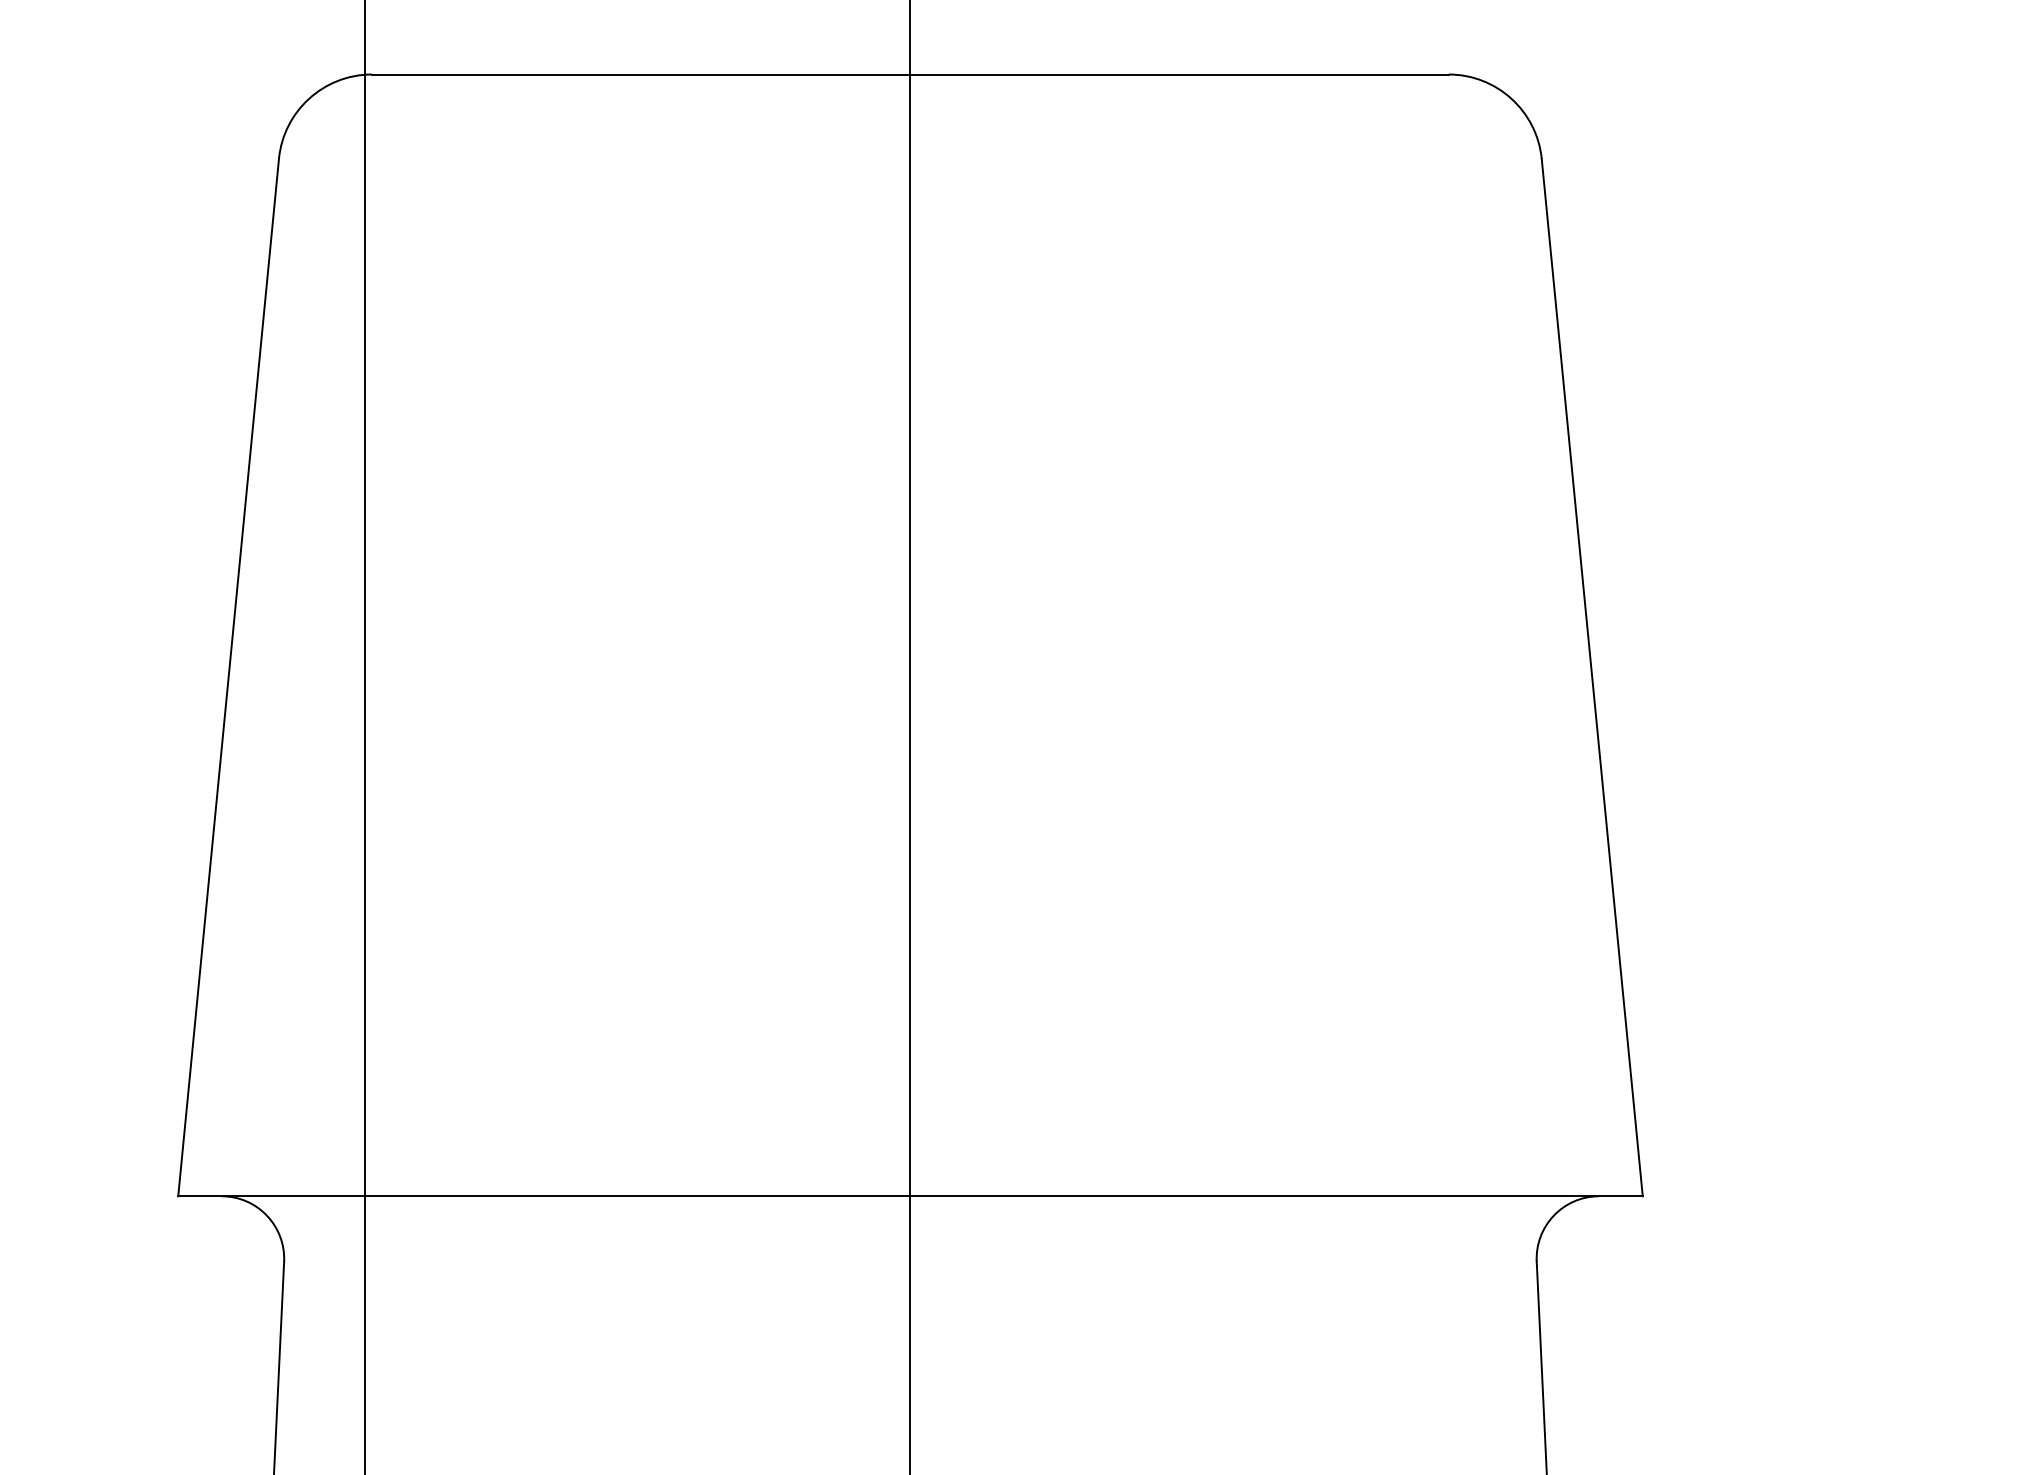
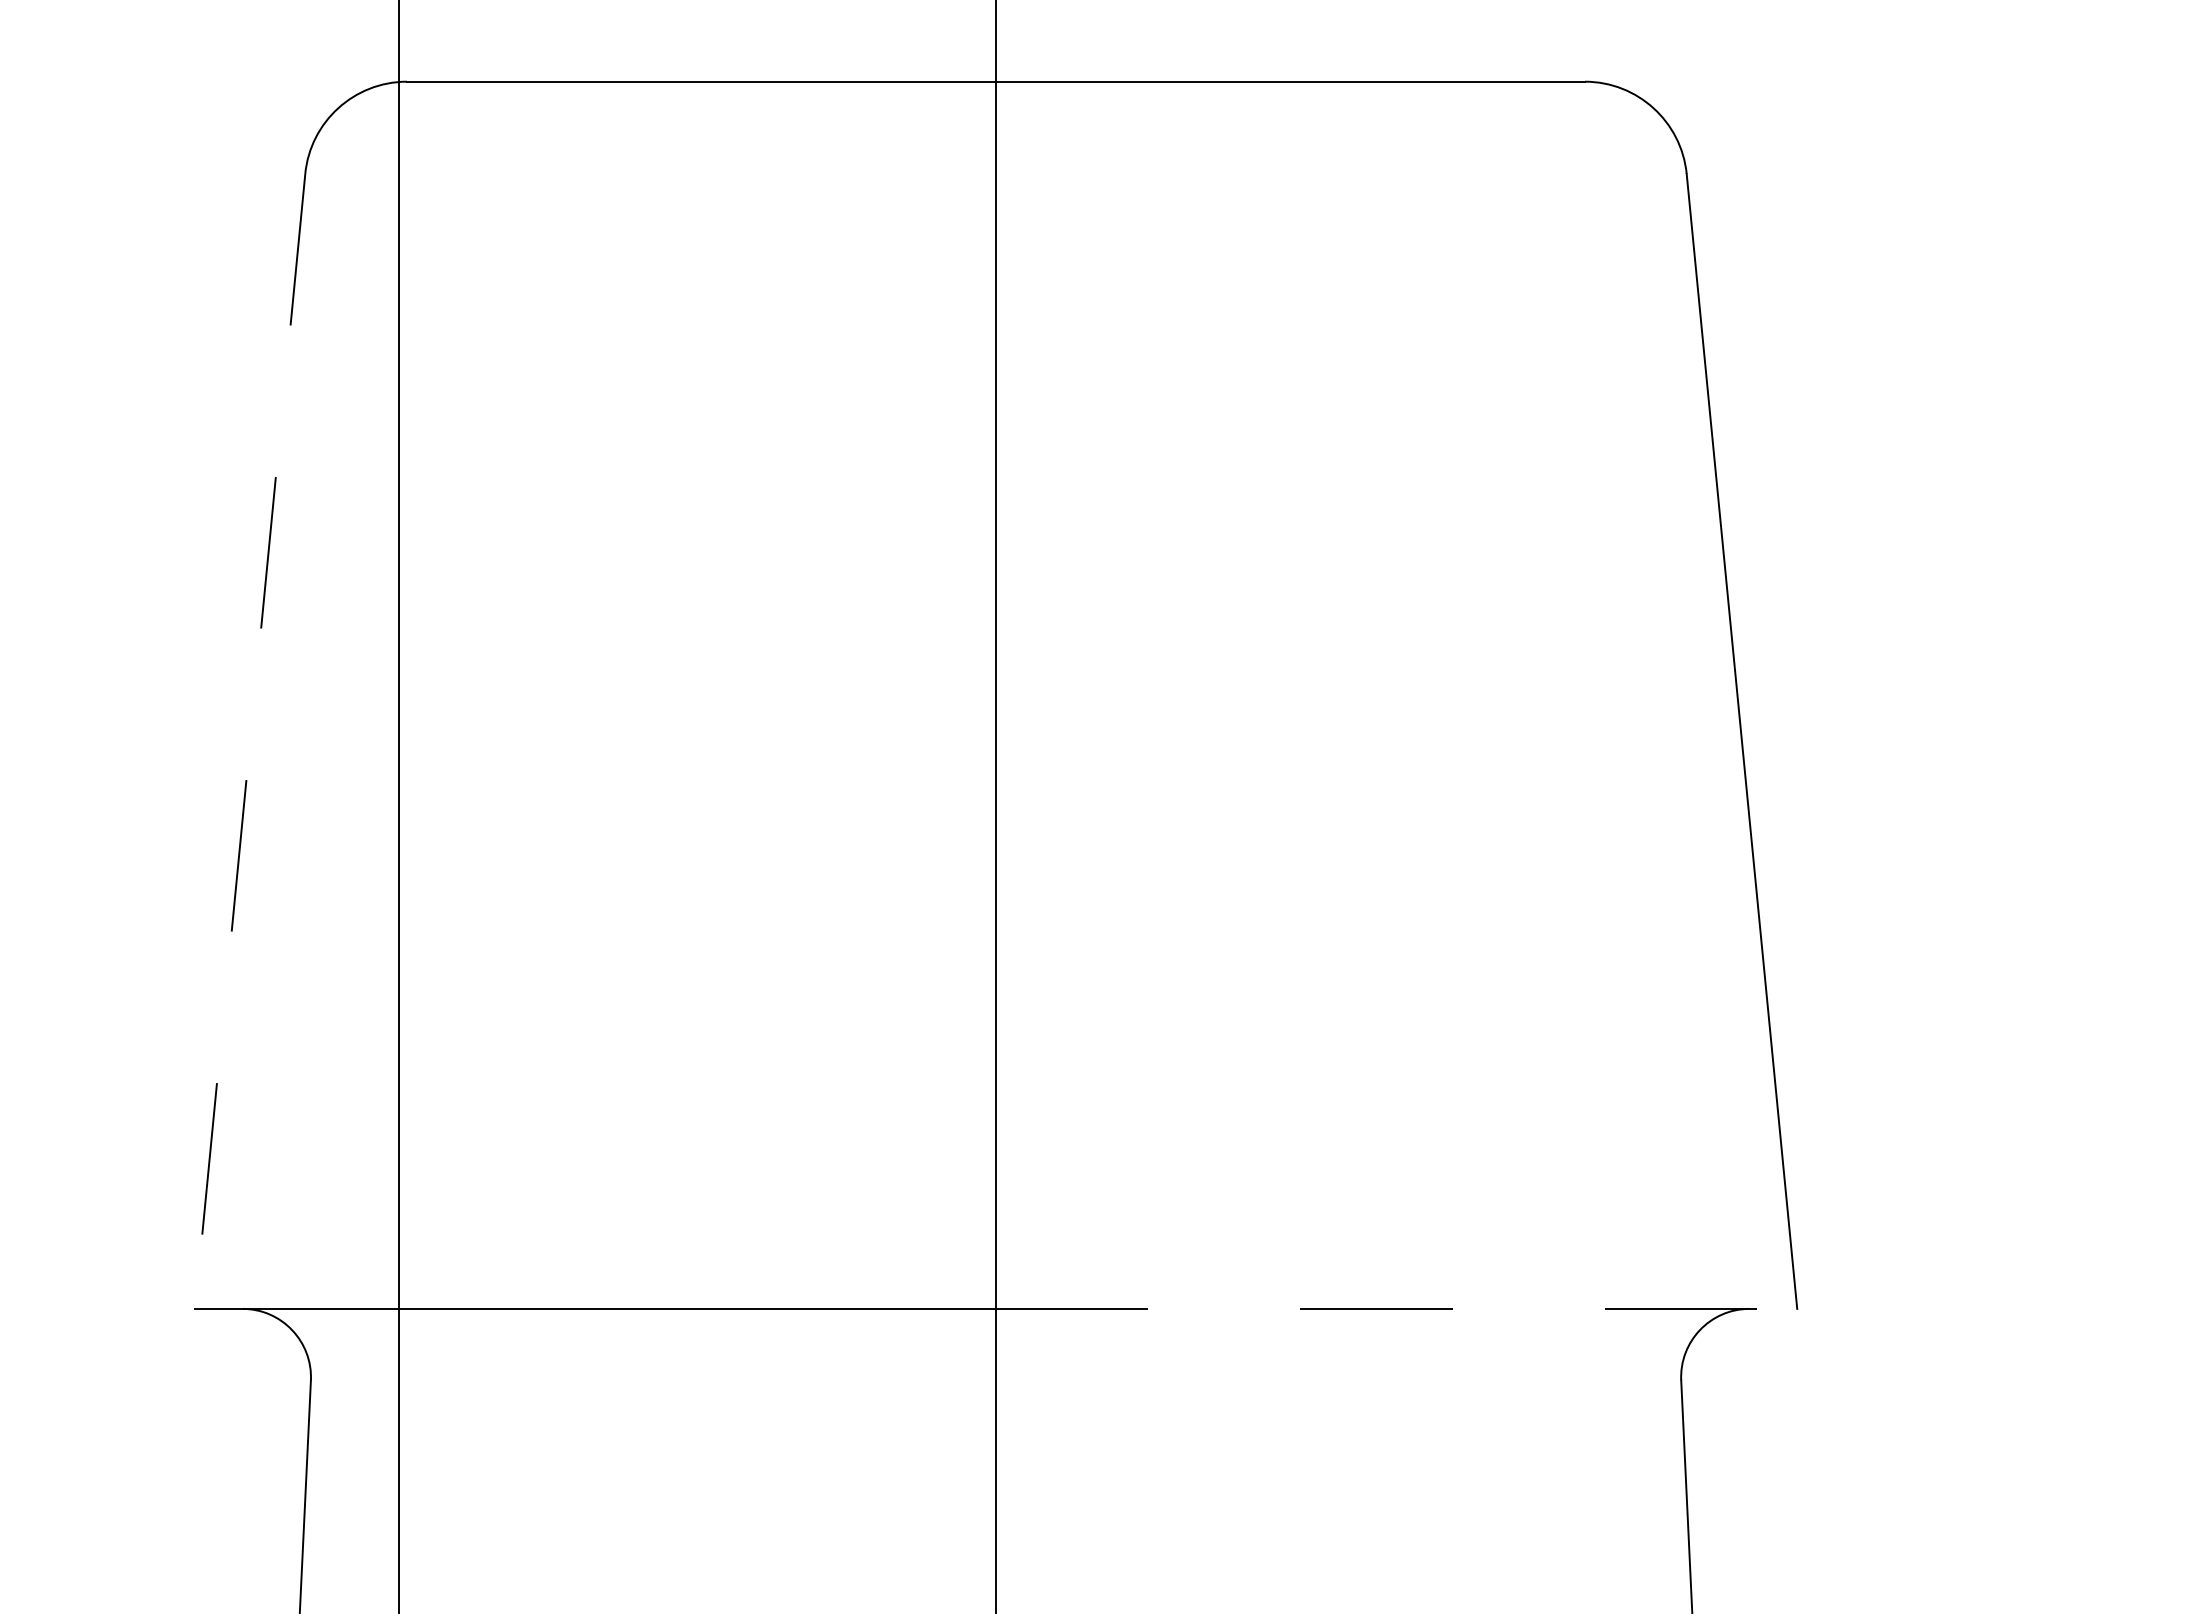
line: (228, 677) -> (250, 741), solid -> dashed
line: (1276, 1195) -> (1396, 1308), solid -> dashed

